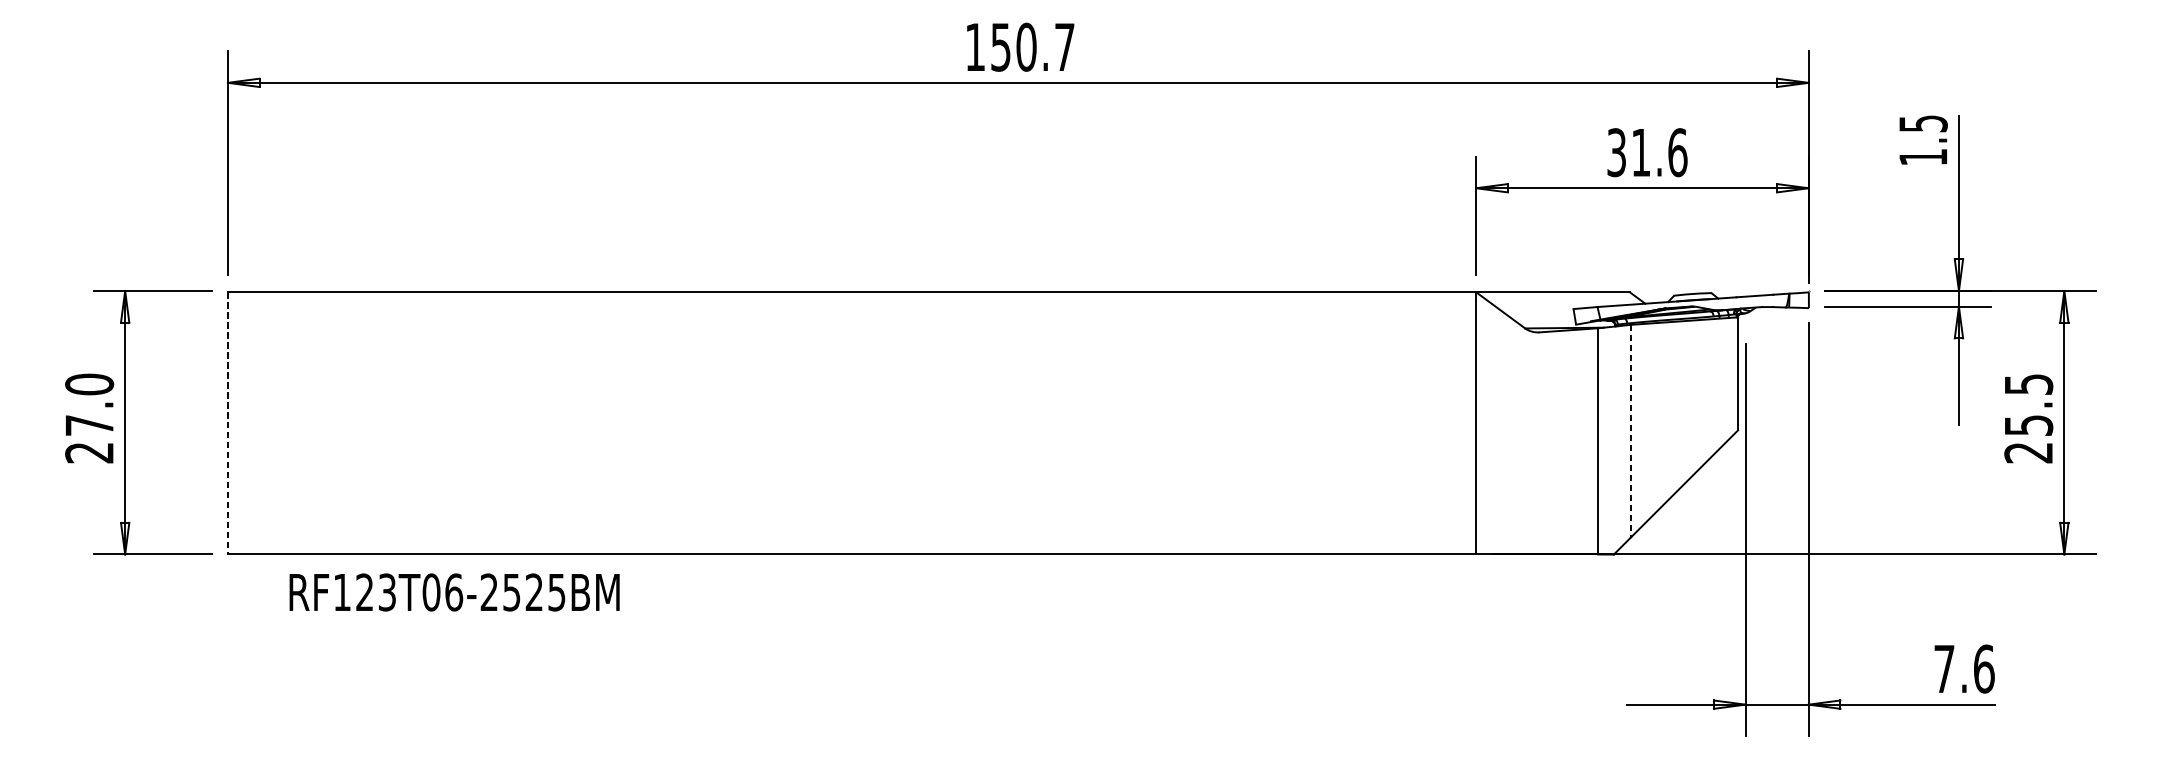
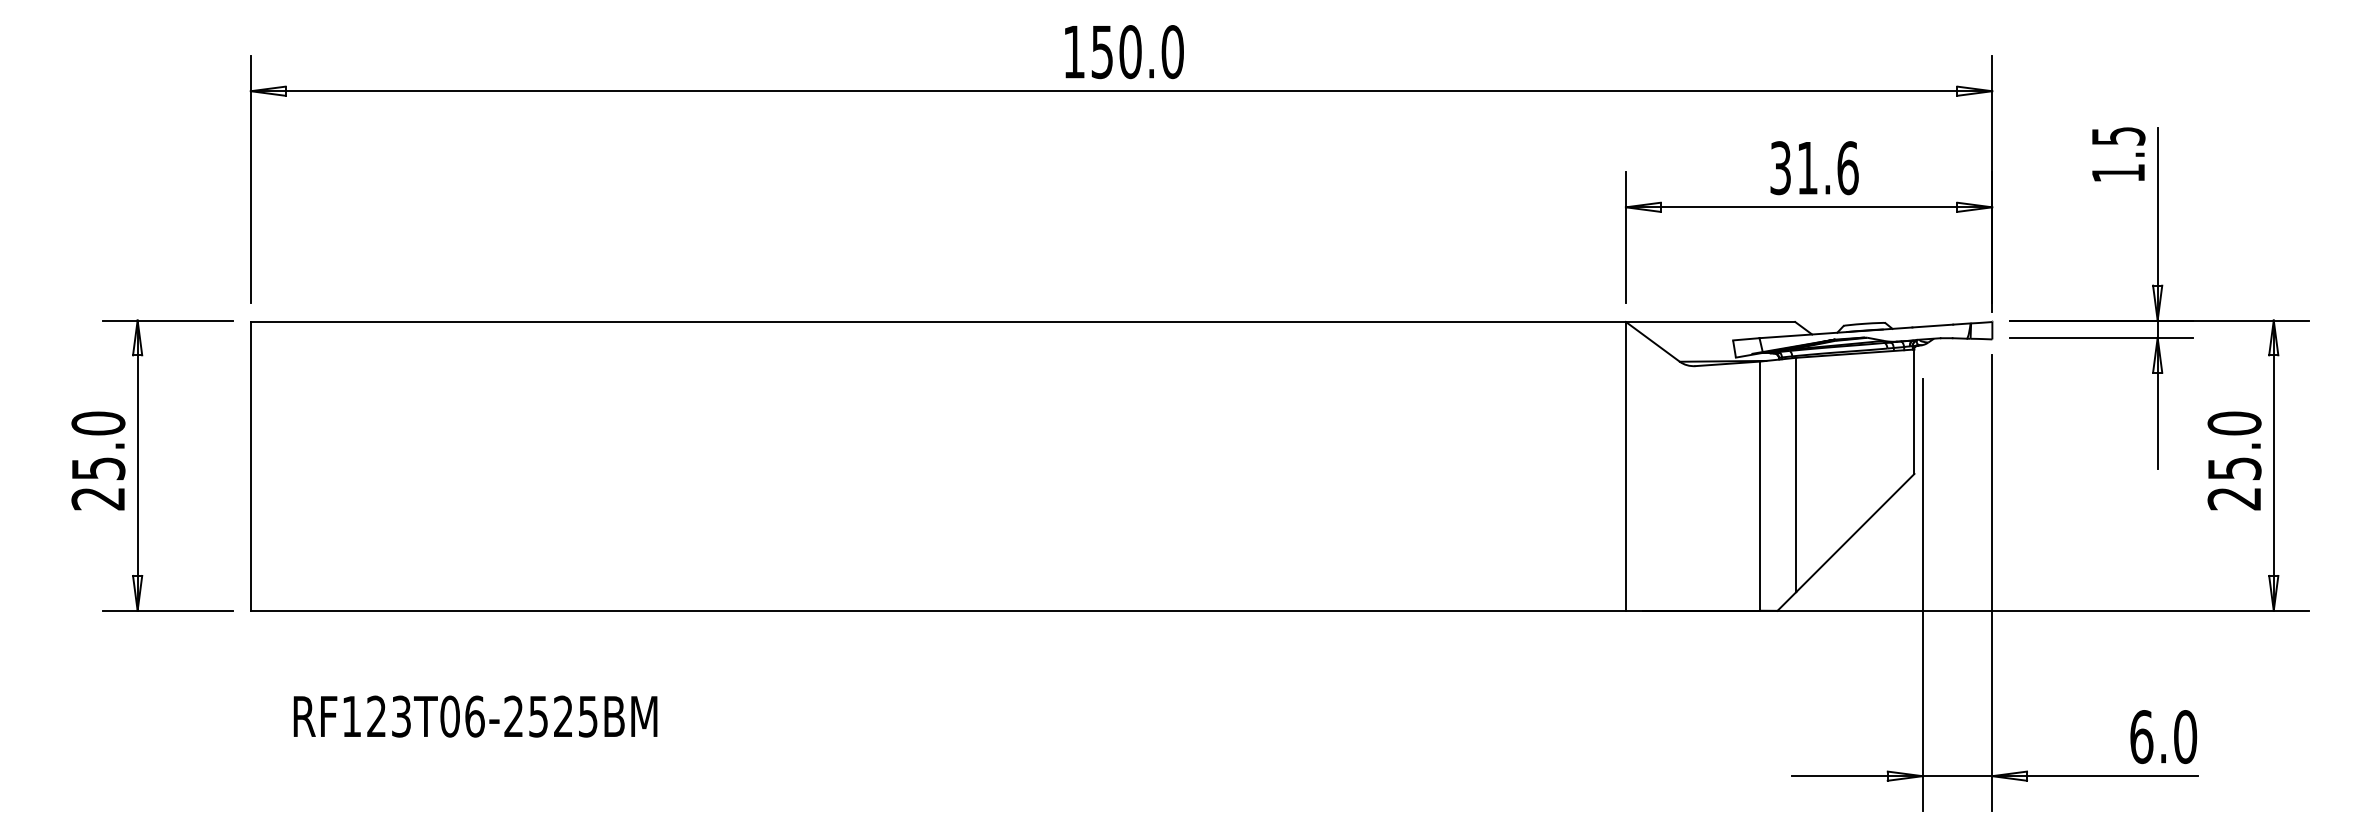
text: (1064, 47) -> (1172, 52), 150.7 -> 150.0
text: (2028, 384) -> (2234, 423), 25.5 -> 25.0
line: (227, 423) -> (250, 466), dashed -> solid
text: (89, 425) -> (98, 468), 27.0 -> 25.0
line: (1631, 431) -> (1796, 475), dashed -> solid
text: (454, 592) -> (475, 716), moved
text: (1964, 669) -> (2163, 737), 7.6 -> 6.0

